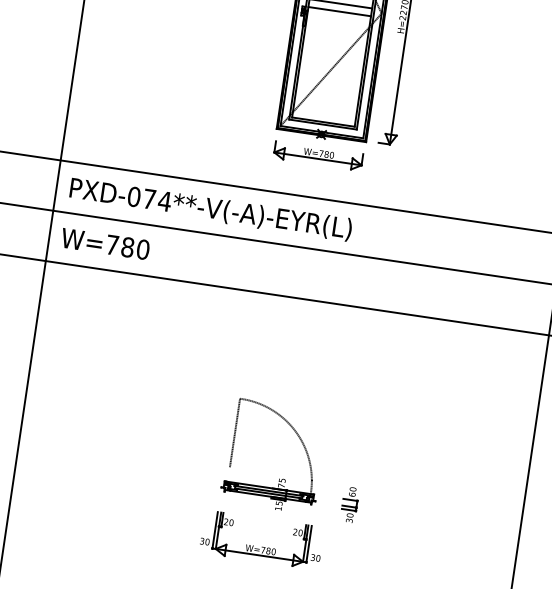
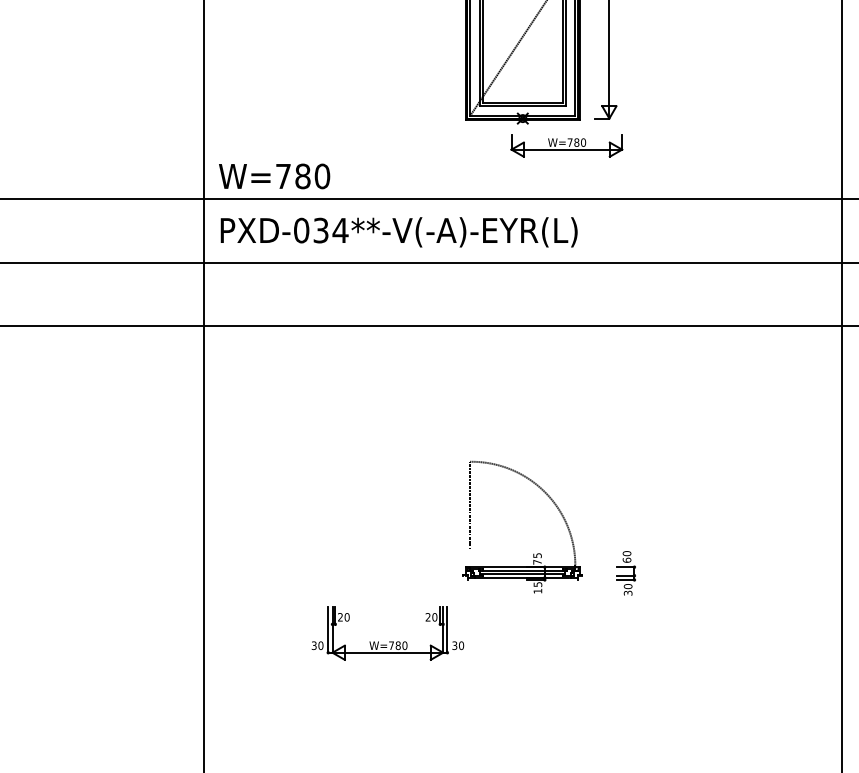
part: (318, 155) -> (566, 145), moved
text: (149, 199) -> (320, 230), PXD-074**-V(-A)-EYR(L) -> PXD-034**-V(-A)-EYR(L)
text: (105, 244) -> (274, 176), moved
part: (262, 546) -> (389, 641), moved

